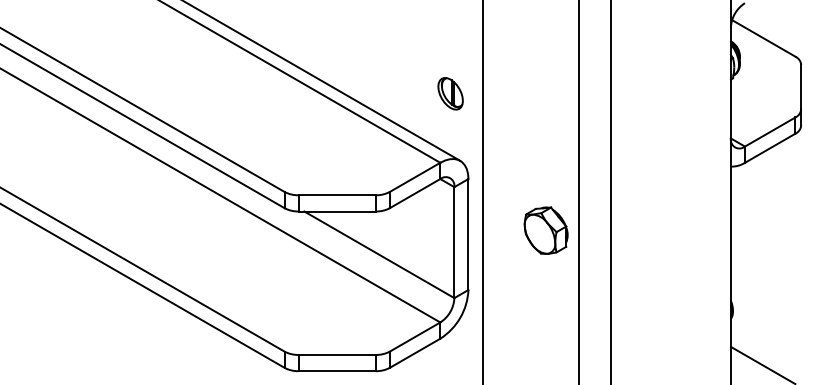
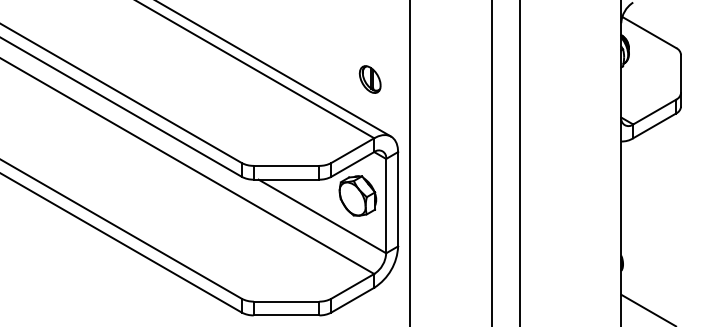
part: (450, 93) -> (370, 79), moved
part: (545, 230) -> (357, 195), moved

